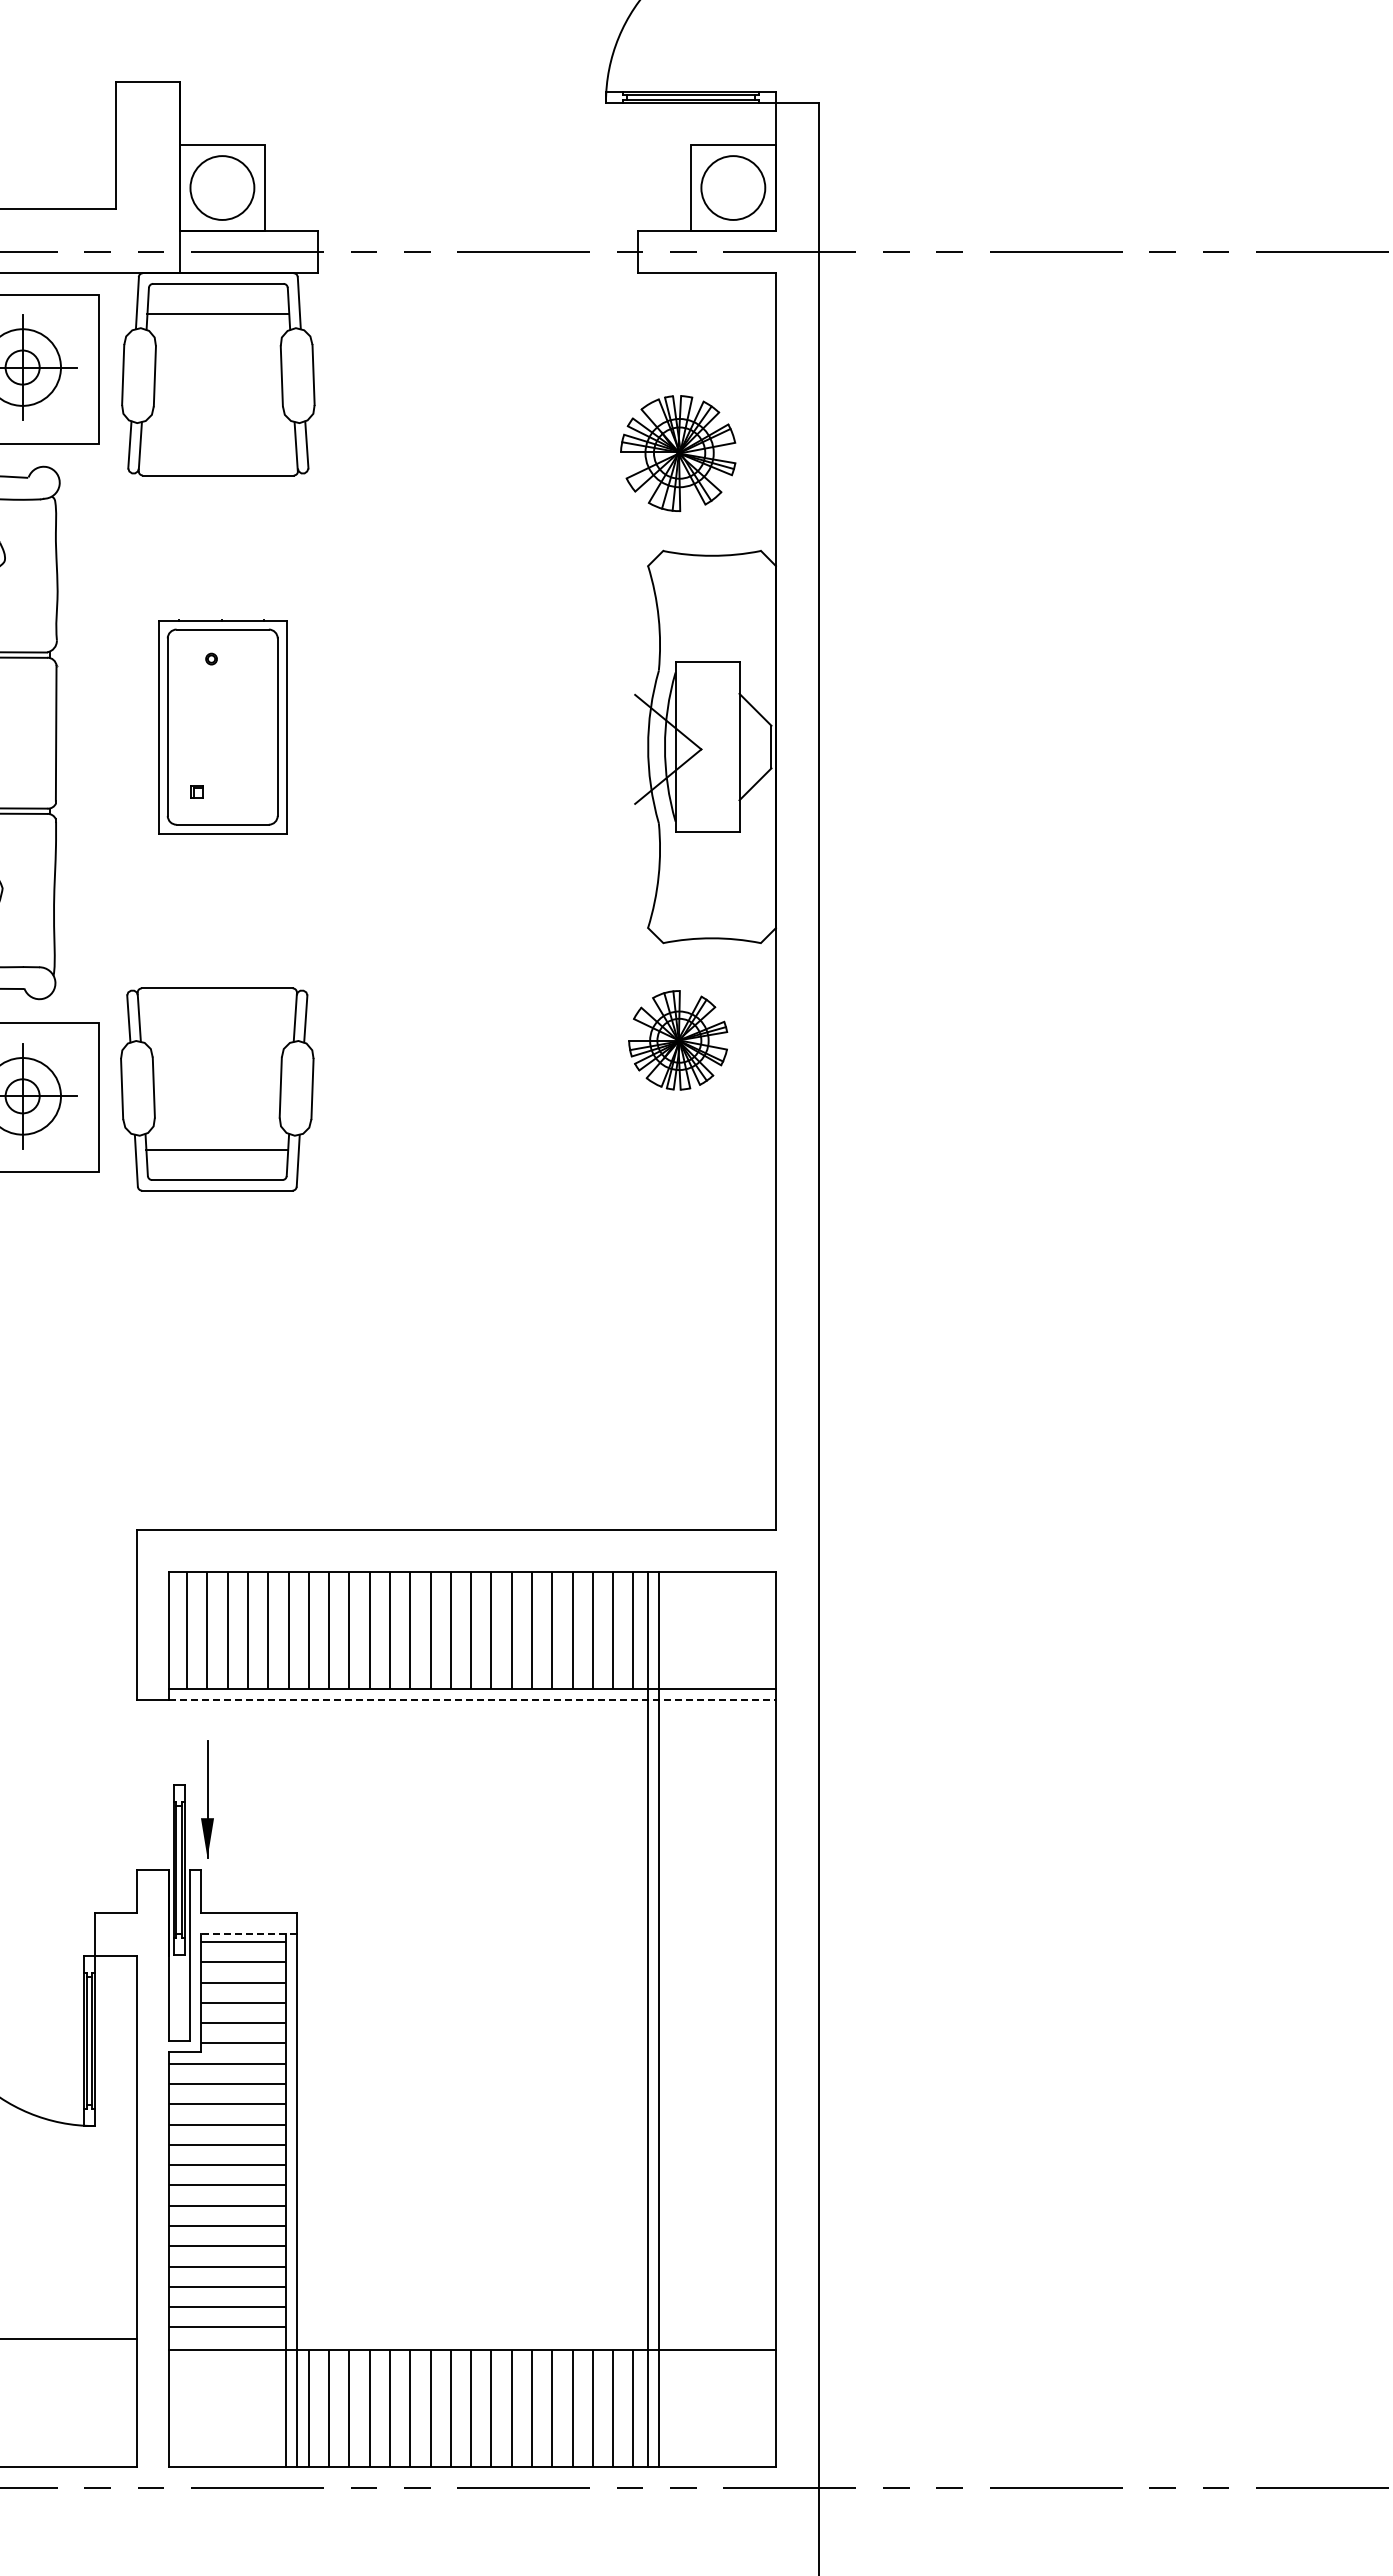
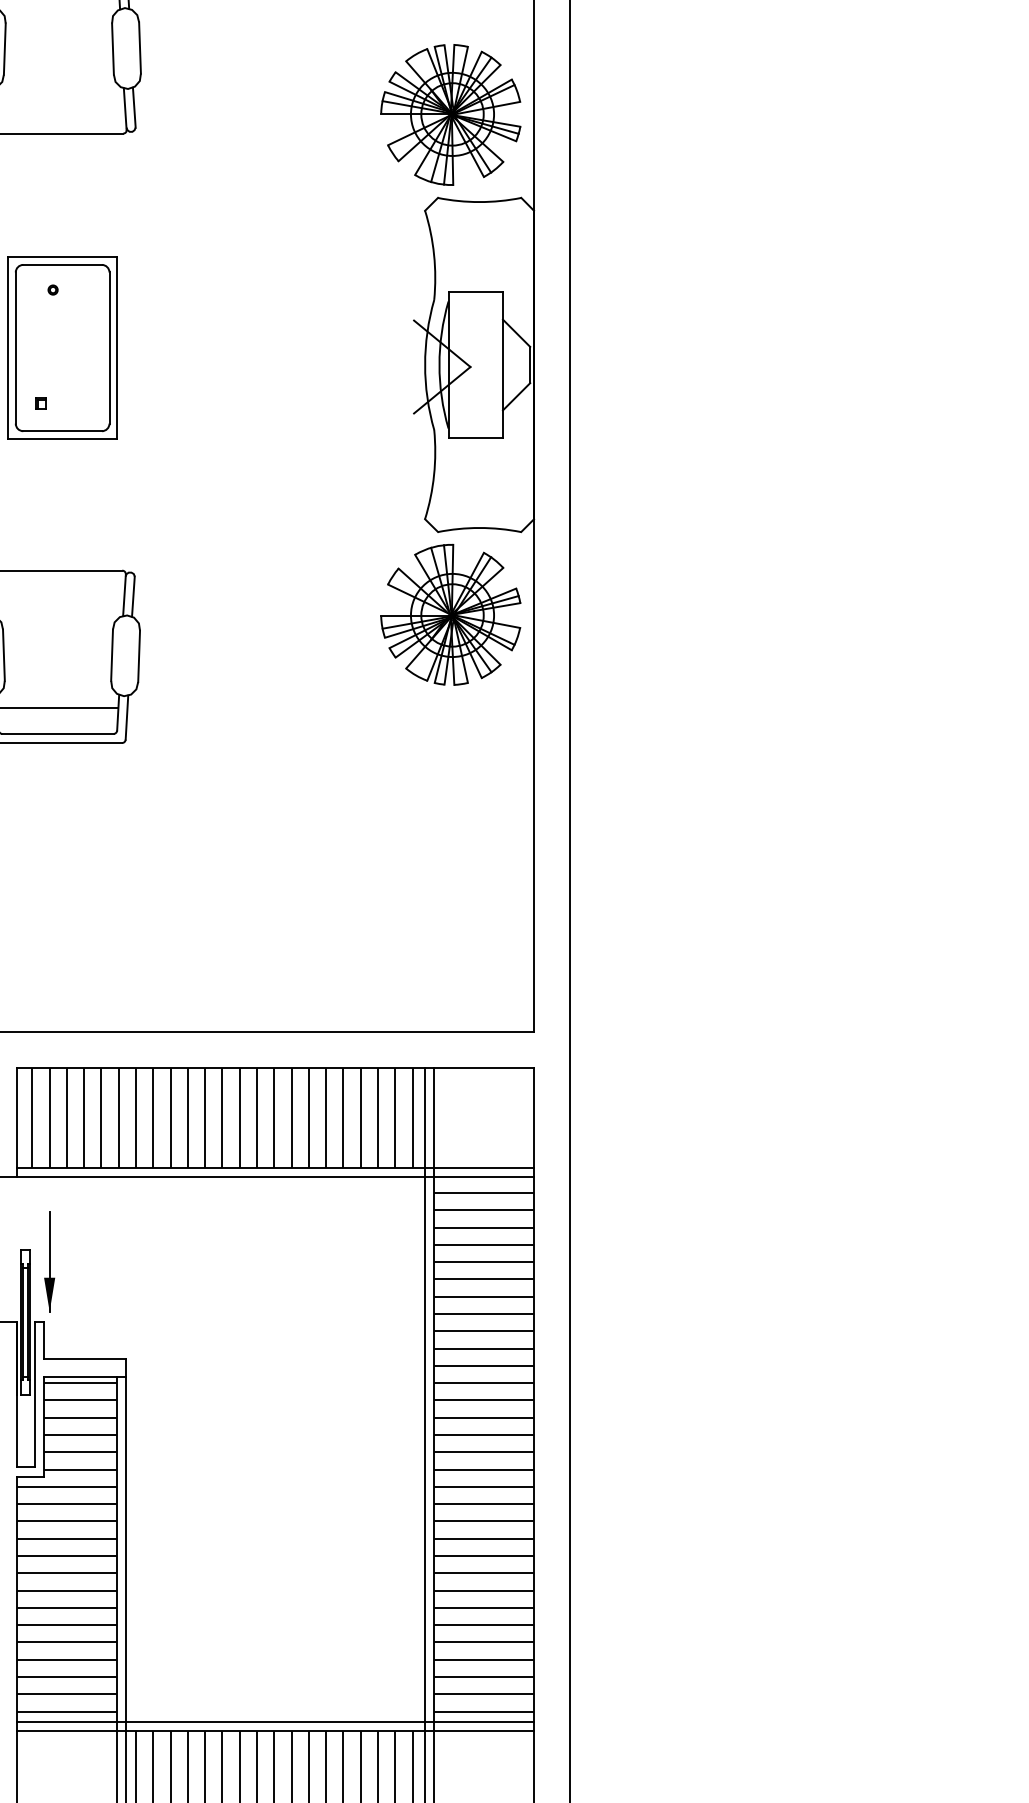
part: (677, 453) -> (450, 114), size x1.43
part: (677, 1040) -> (450, 615), size x1.67
line: (473, 1700) -> (276, 1177), dashed -> solid
line: (249, 1934) -> (85, 1376), dashed -> solid
hatch: (717, 2022) -> (484, 1451), added
line: (472, 2339) -> (275, 1721), added

